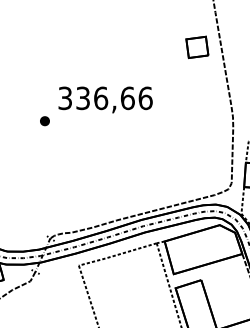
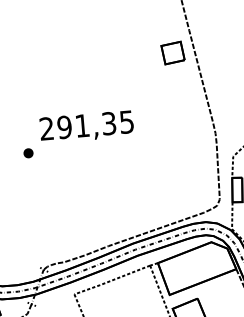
part: (197, 46) -> (173, 52), moved
text: (105, 98) -> (86, 125), 336,66 -> 291,35

